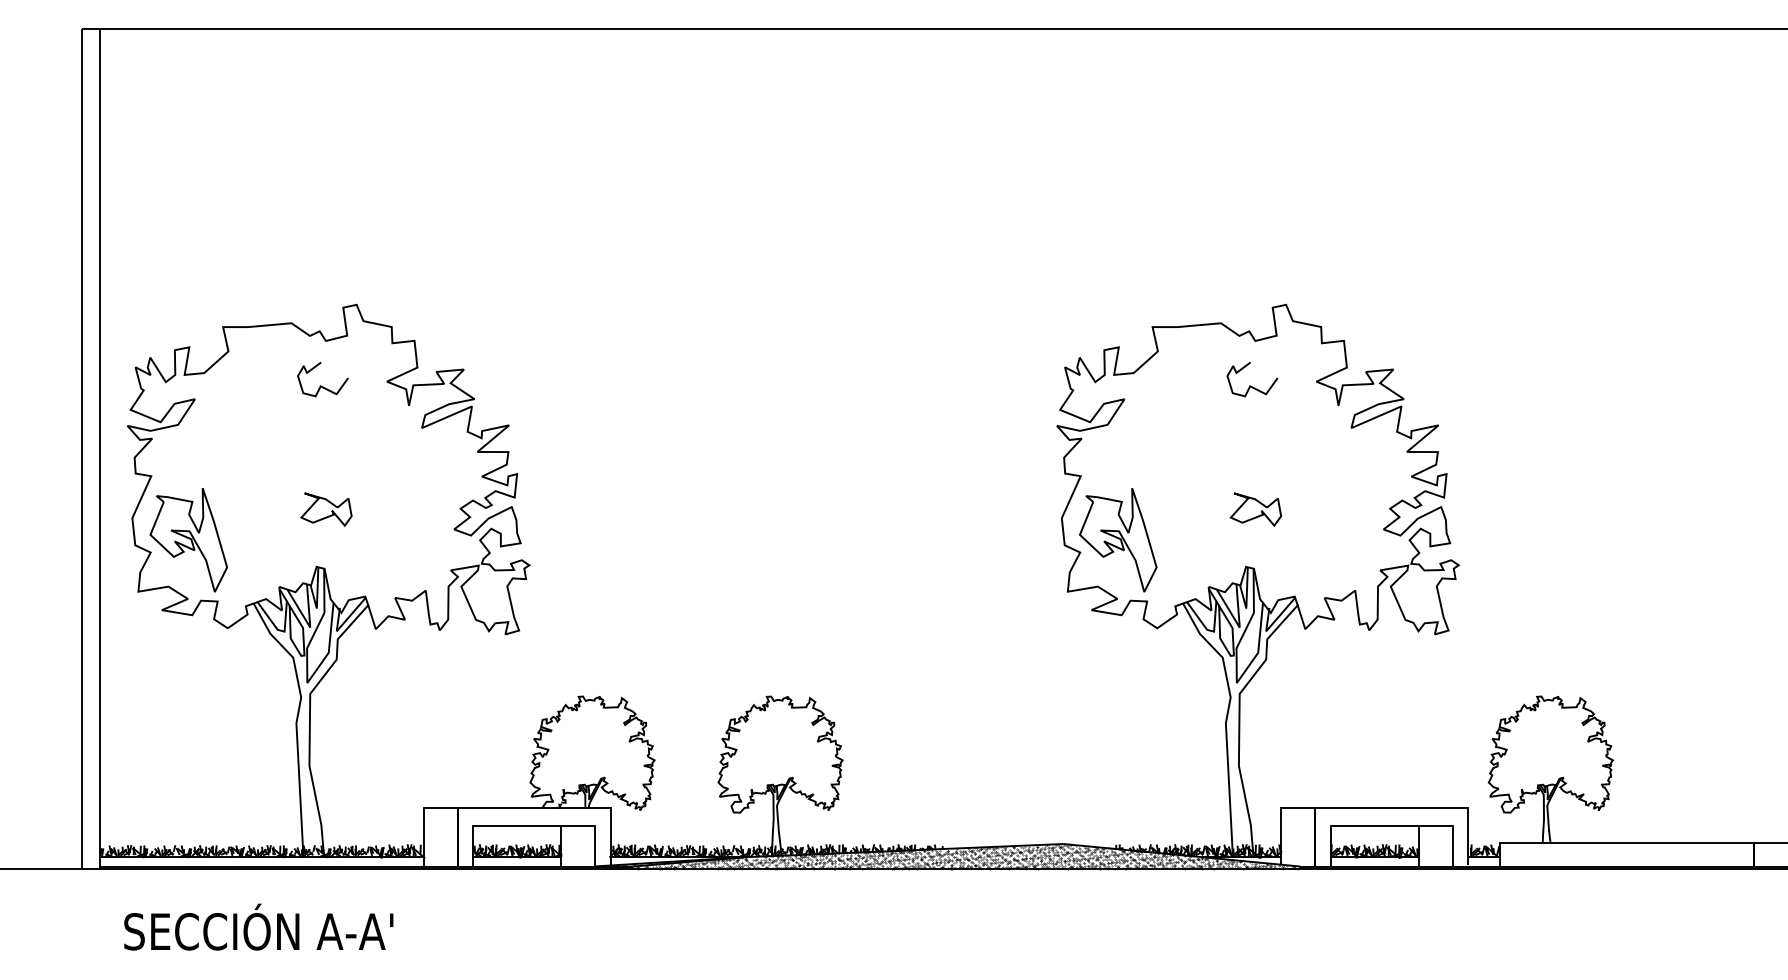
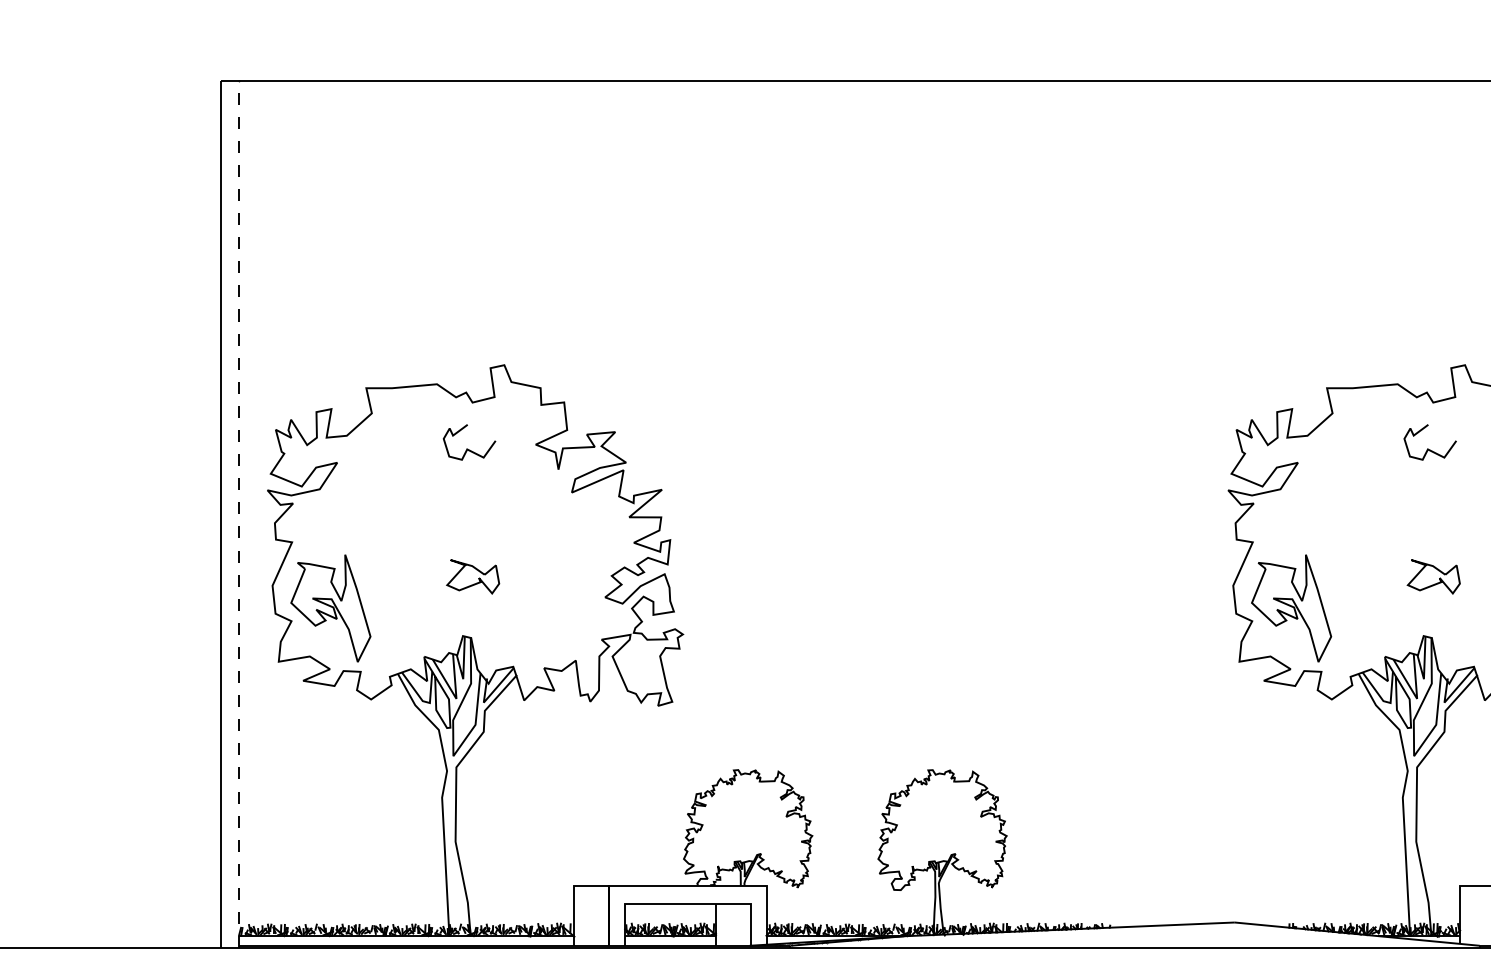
line: (99, 449) -> (238, 514), solid -> dashed
hatch: (967, 856) -> (1135, 935), removed

